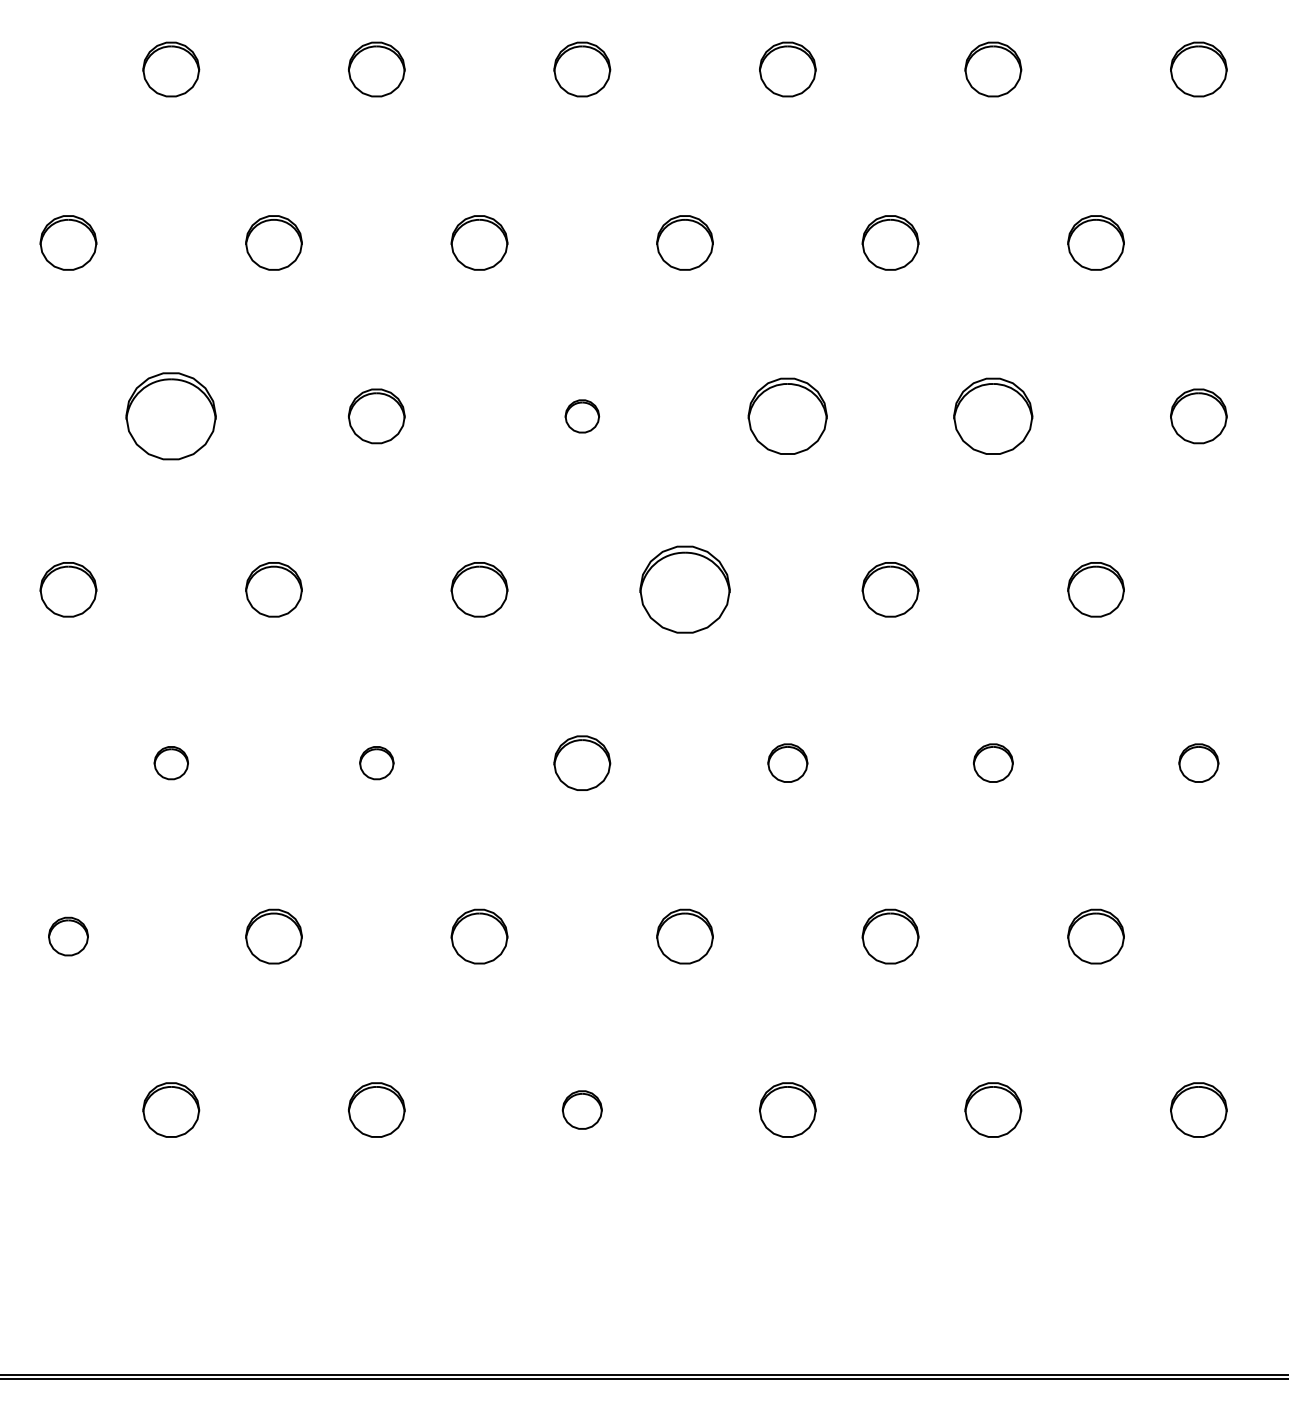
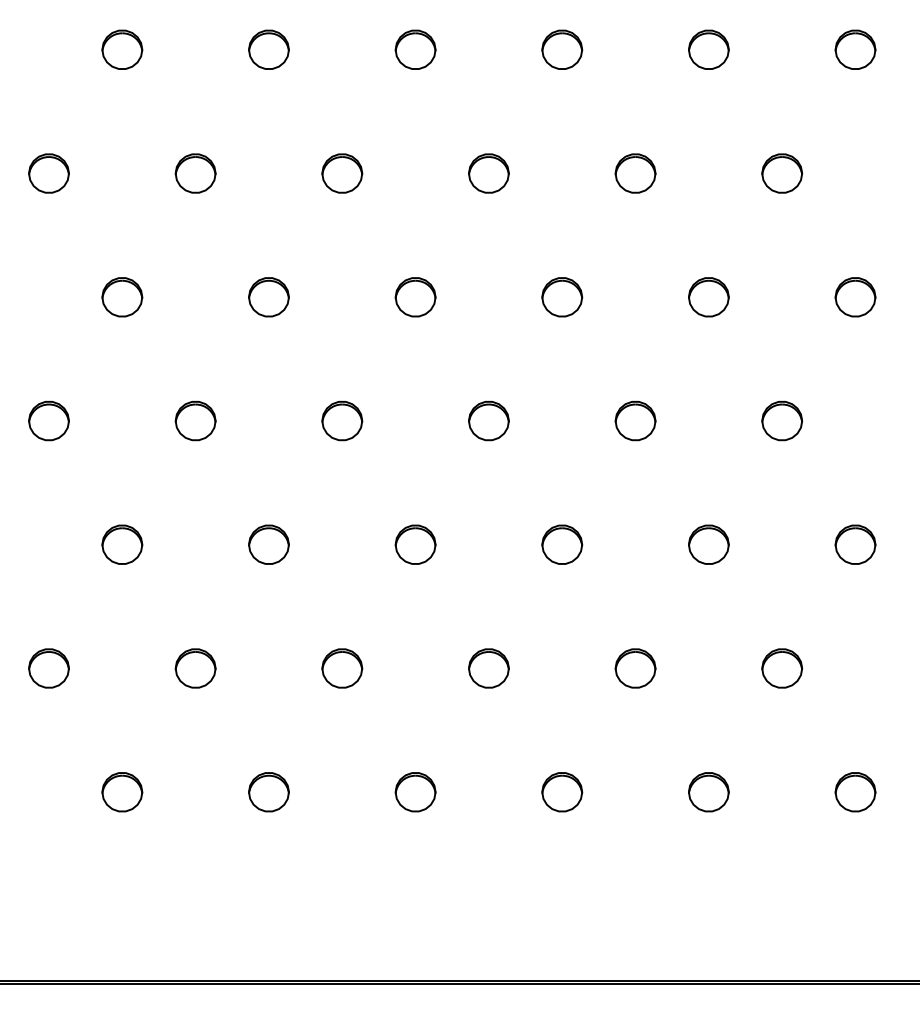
part: (171, 416) -> (122, 297), size x0.62
part: (582, 416) -> (415, 297), size x1.67
part: (787, 416) -> (562, 297), size x0.71
part: (993, 416) -> (709, 297), size x0.71
part: (684, 589) -> (488, 420), size x0.62
part: (171, 762) -> (122, 544), size x1.67
part: (376, 762) -> (268, 544), size x1.67
part: (787, 762) -> (562, 544), size x1.43
part: (993, 762) -> (709, 544), size x1.43
part: (1198, 762) -> (855, 544), size x1.43
part: (68, 936) -> (49, 668), size x1.43
part: (582, 1109) -> (415, 791), size x1.43

